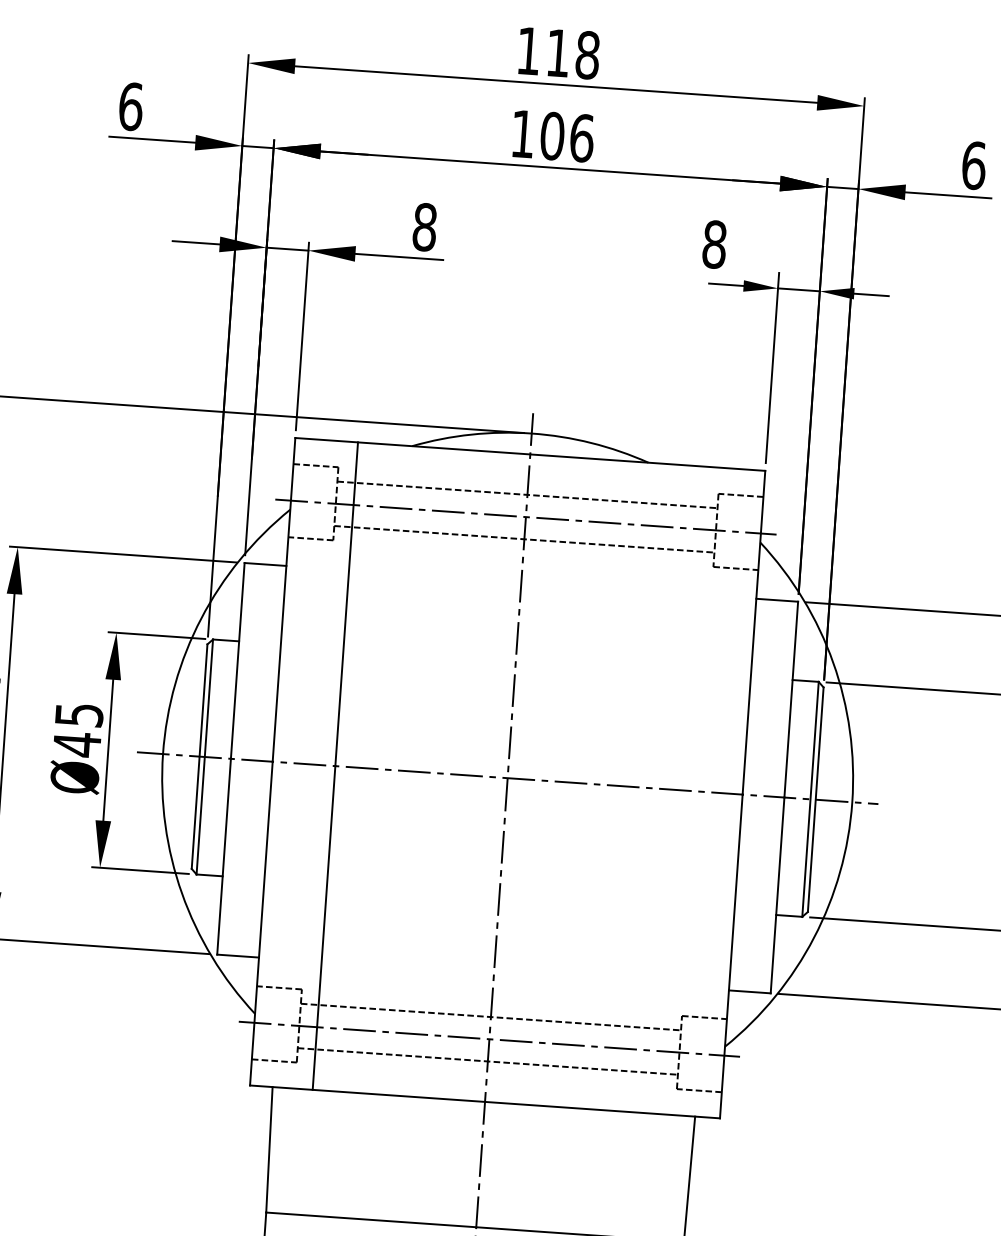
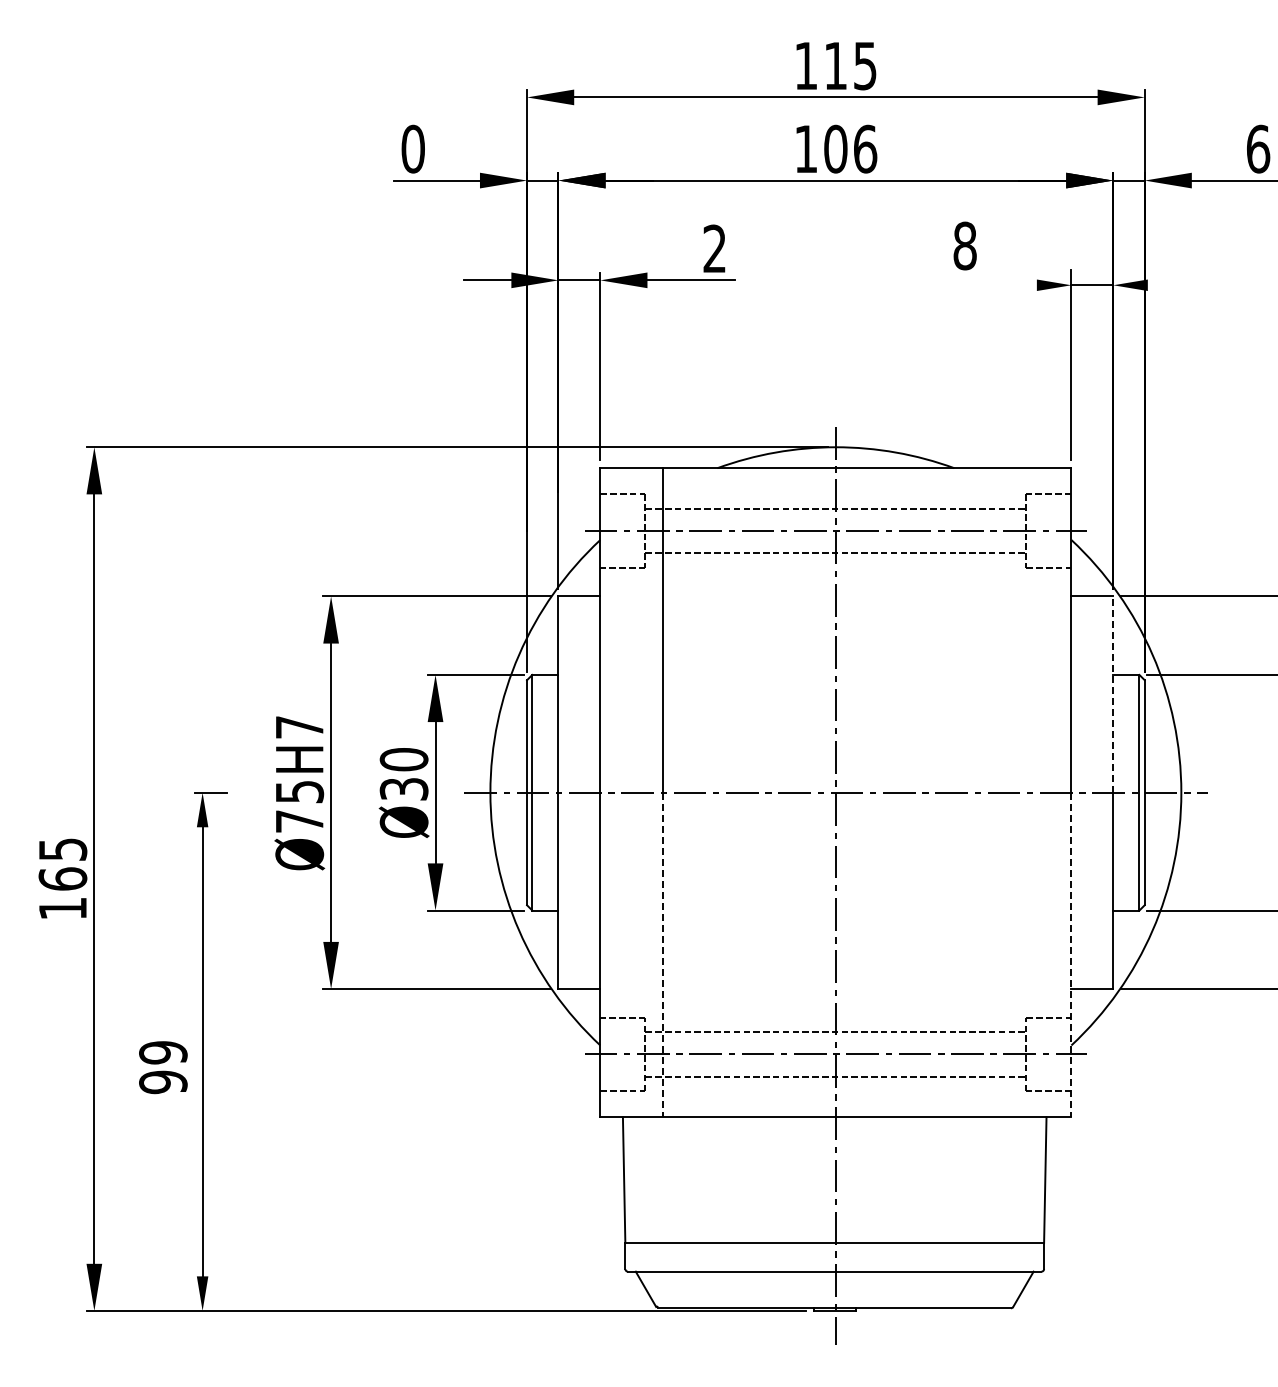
text: (587, 54) -> (865, 65), 118 -> 115
text: (131, 106) -> (413, 148), 6 -> 0
text: (424, 226) -> (714, 248), 8 -> 2
text: (714, 244) -> (964, 245), moved
line: (726, 284) -> (1019, 285), removed
line: (870, 295) -> (1164, 285), removed
line: (791, 699) -> (1113, 694), solid -> dashed
text: (77, 729) -> (403, 774), Ø45 -> Ø30
line: (324, 928) -> (663, 955), solid -> dashed
line: (731, 956) -> (1071, 955), solid -> dashed

